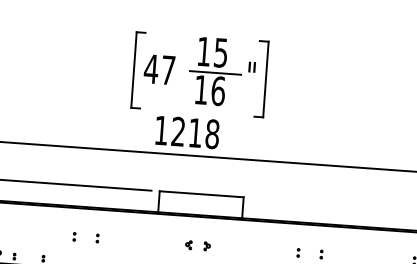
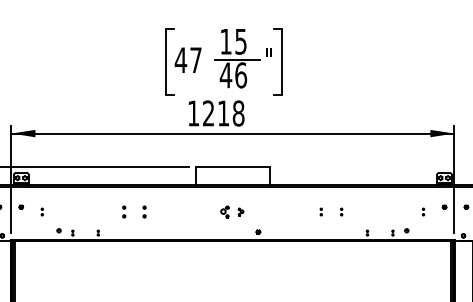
text: (200, 90) -> (225, 75), 16 -> 46
part: (73, 236) -> (123, 211), size x1.6
part: (97, 237) -> (144, 211), size x1.6
part: (188, 244) -> (224, 211), size x1.6

